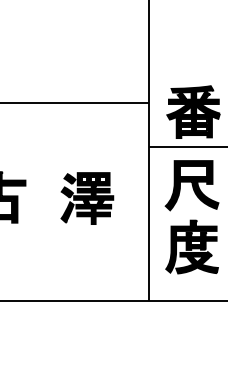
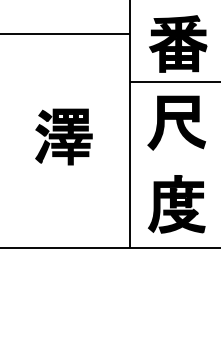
part: (191, 246) -> (176, 203), moved

